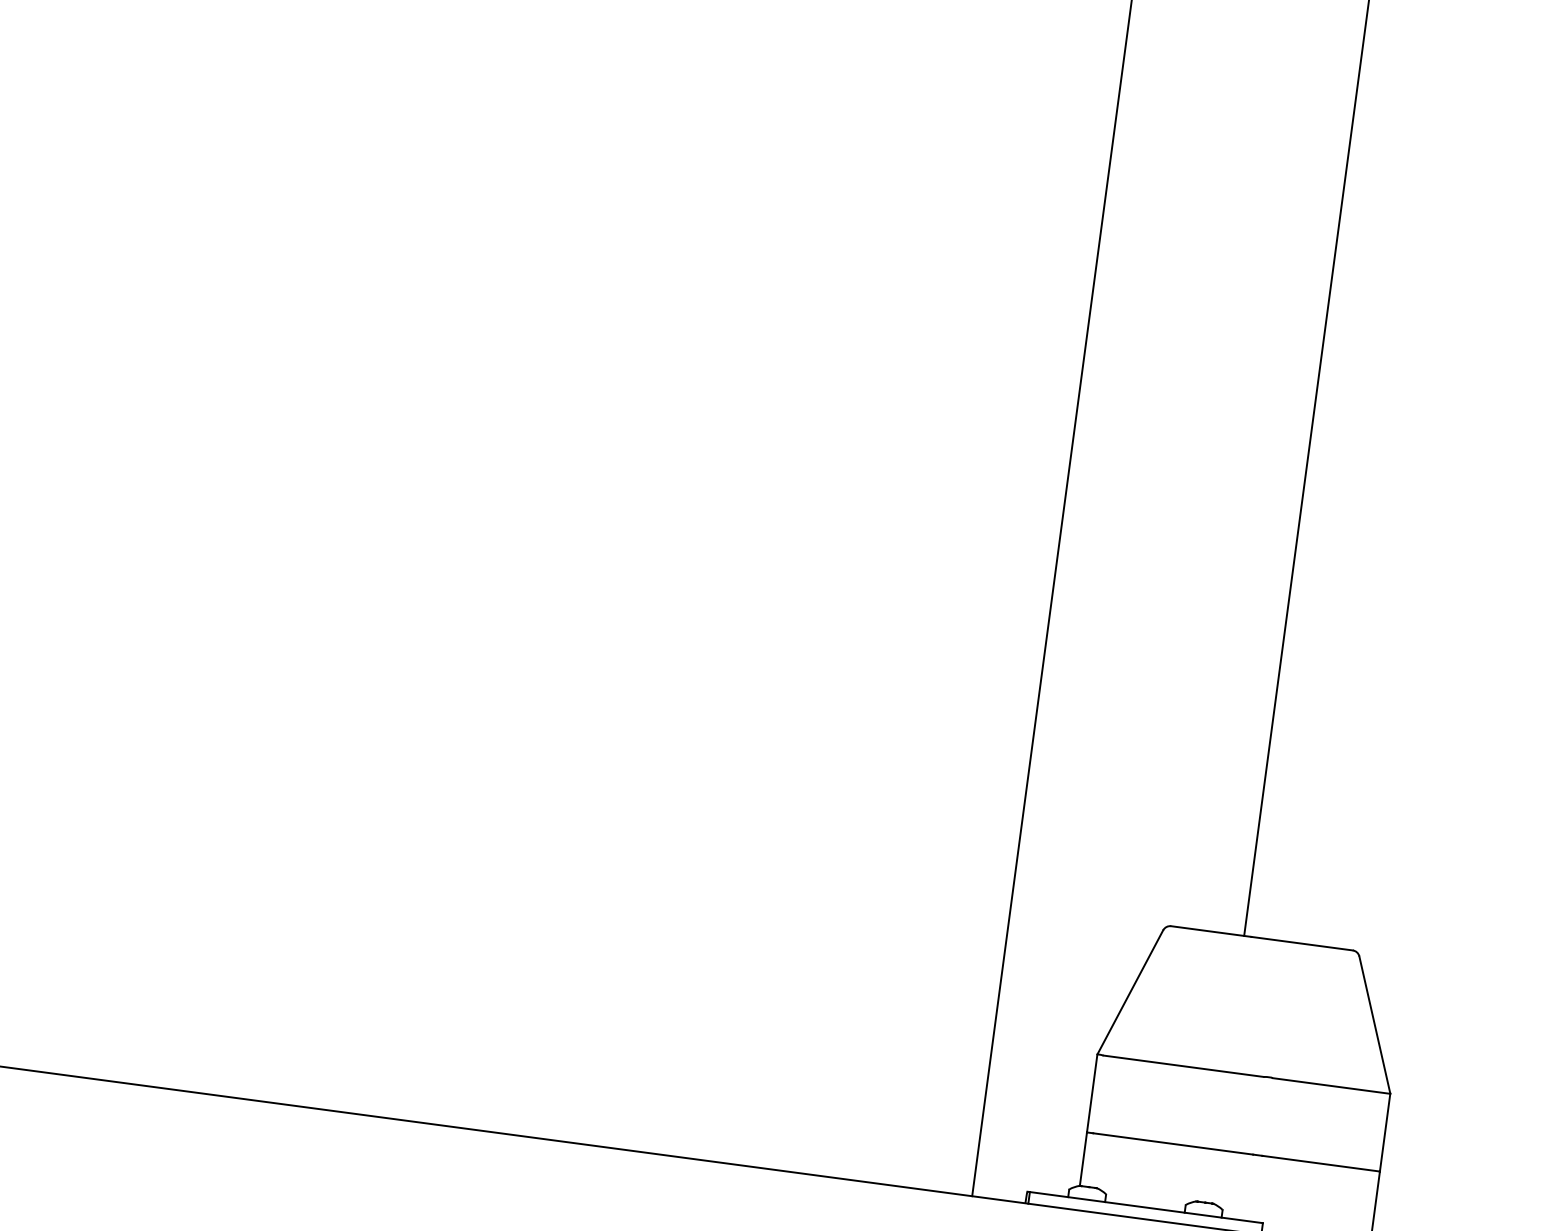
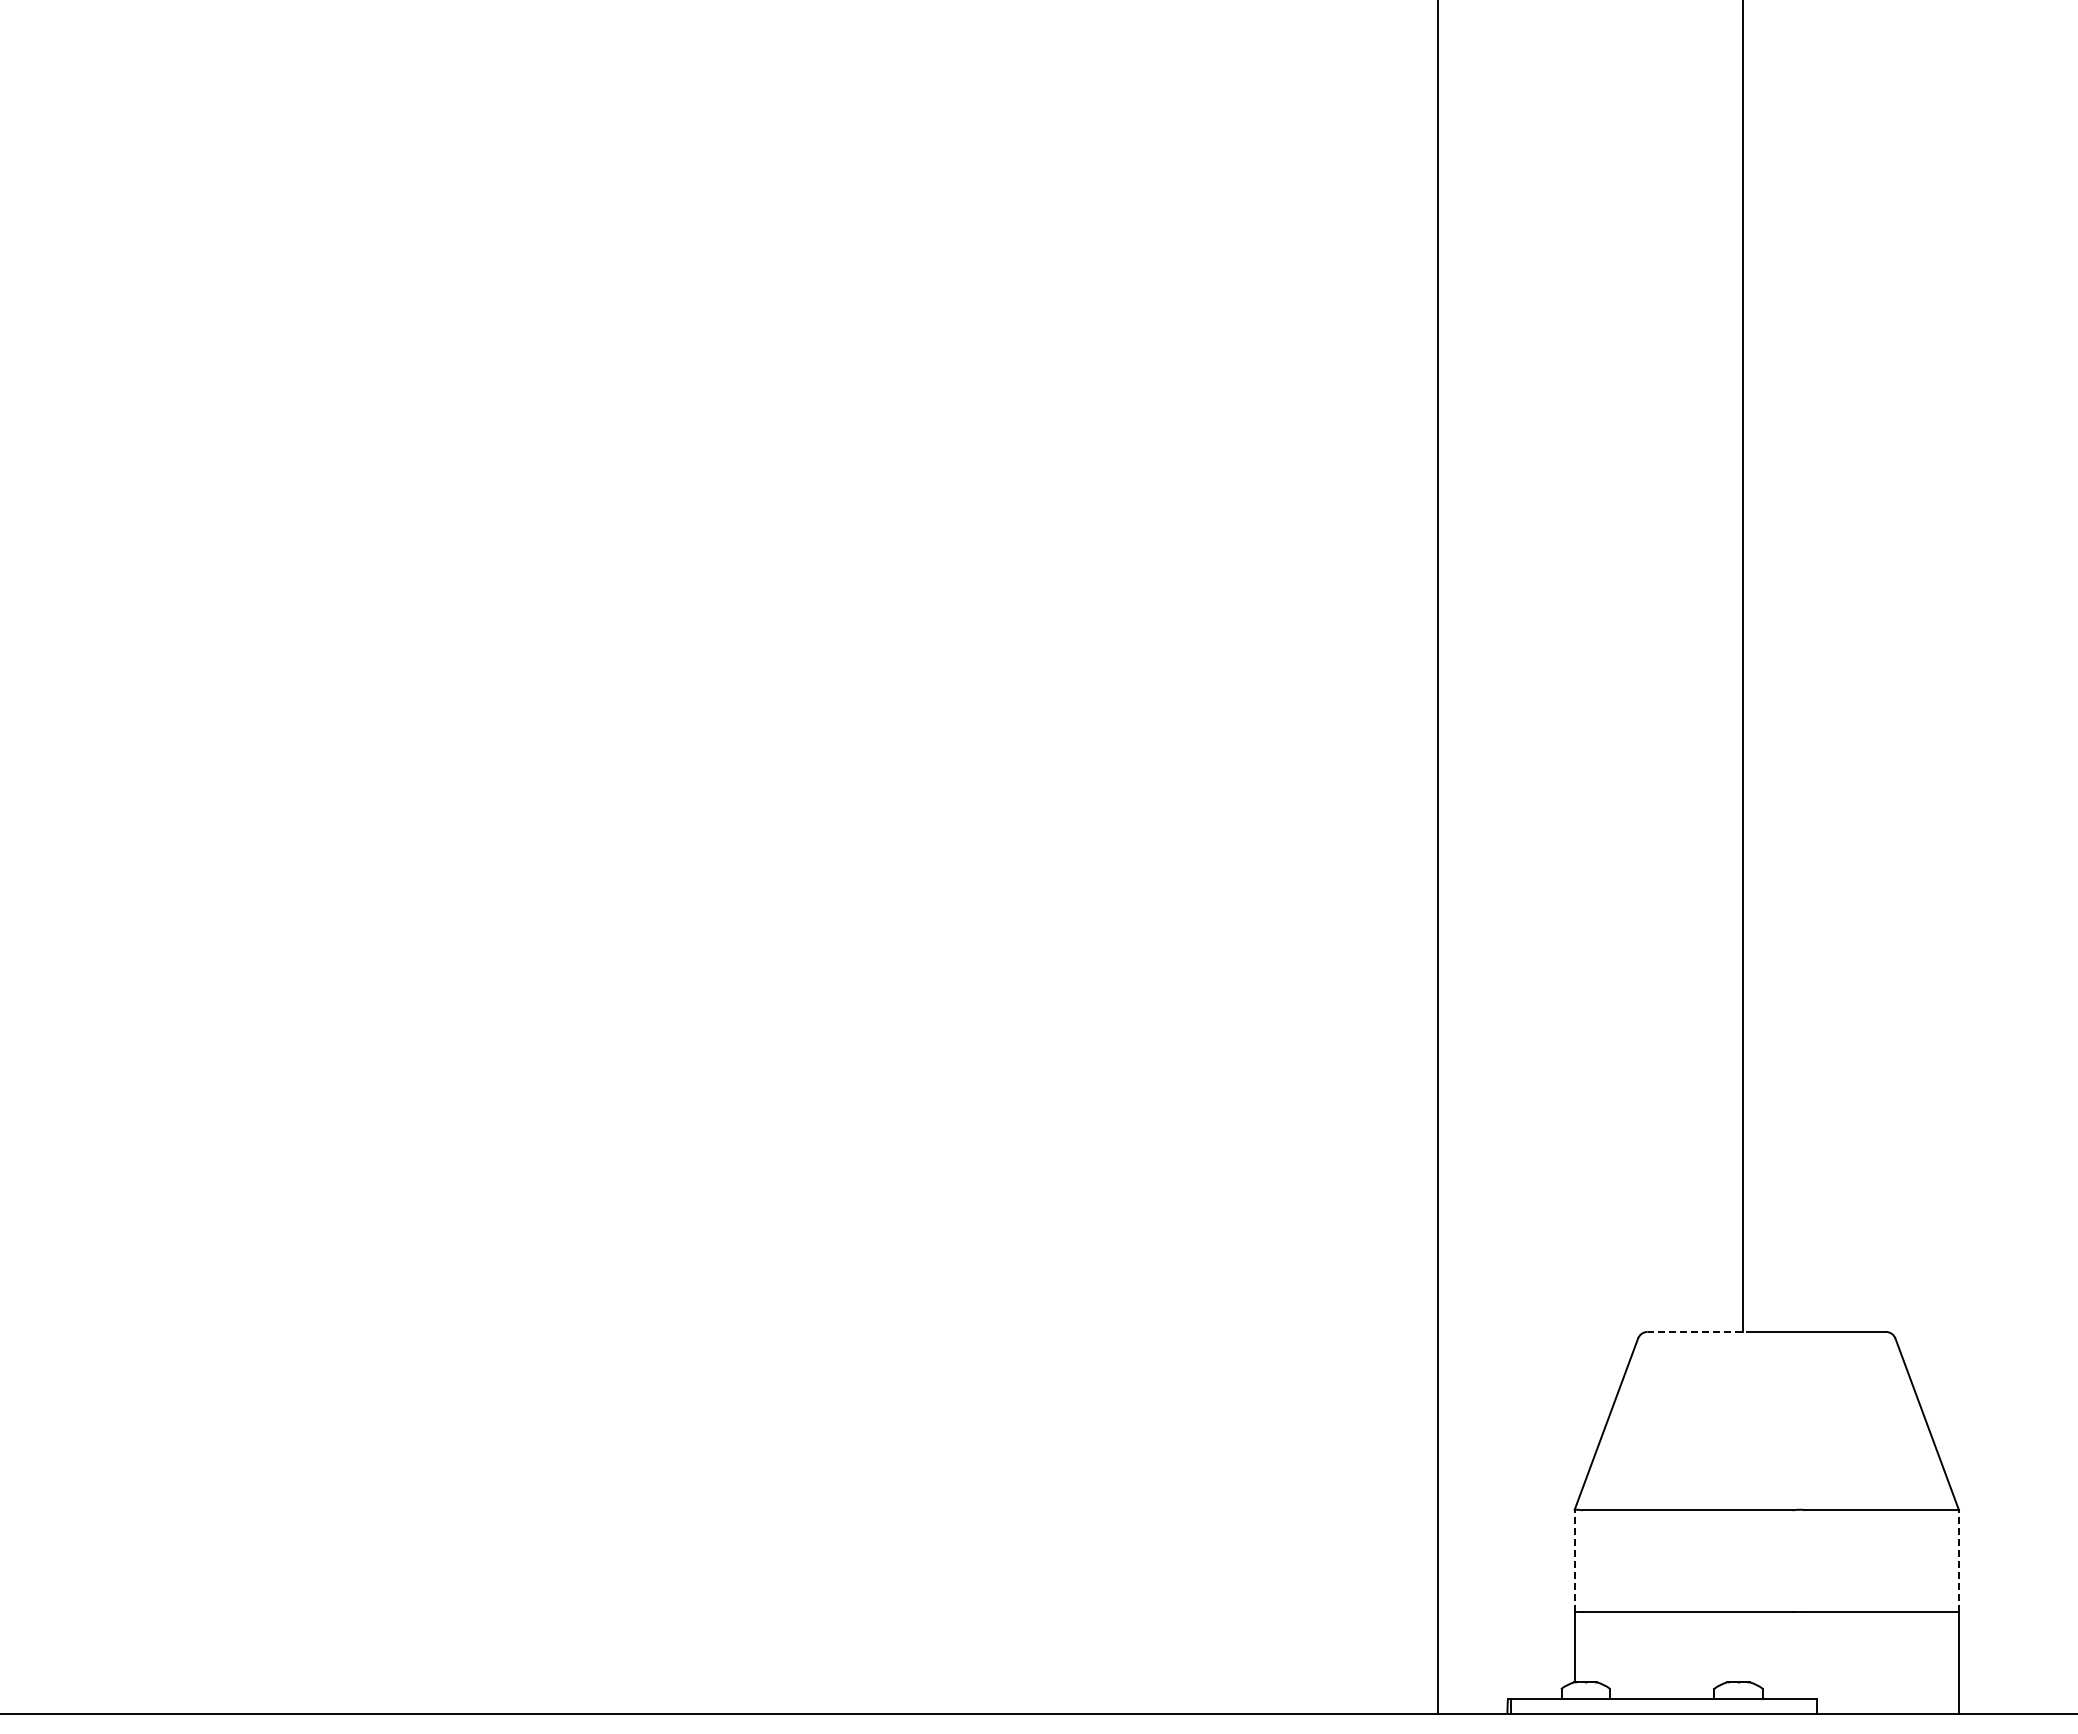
line: (1211, 931) -> (1700, 1331), solid -> dashed
line: (1092, 1093) -> (1574, 1560), solid -> dashed
line: (1384, 1132) -> (1958, 1560), solid -> dashed

